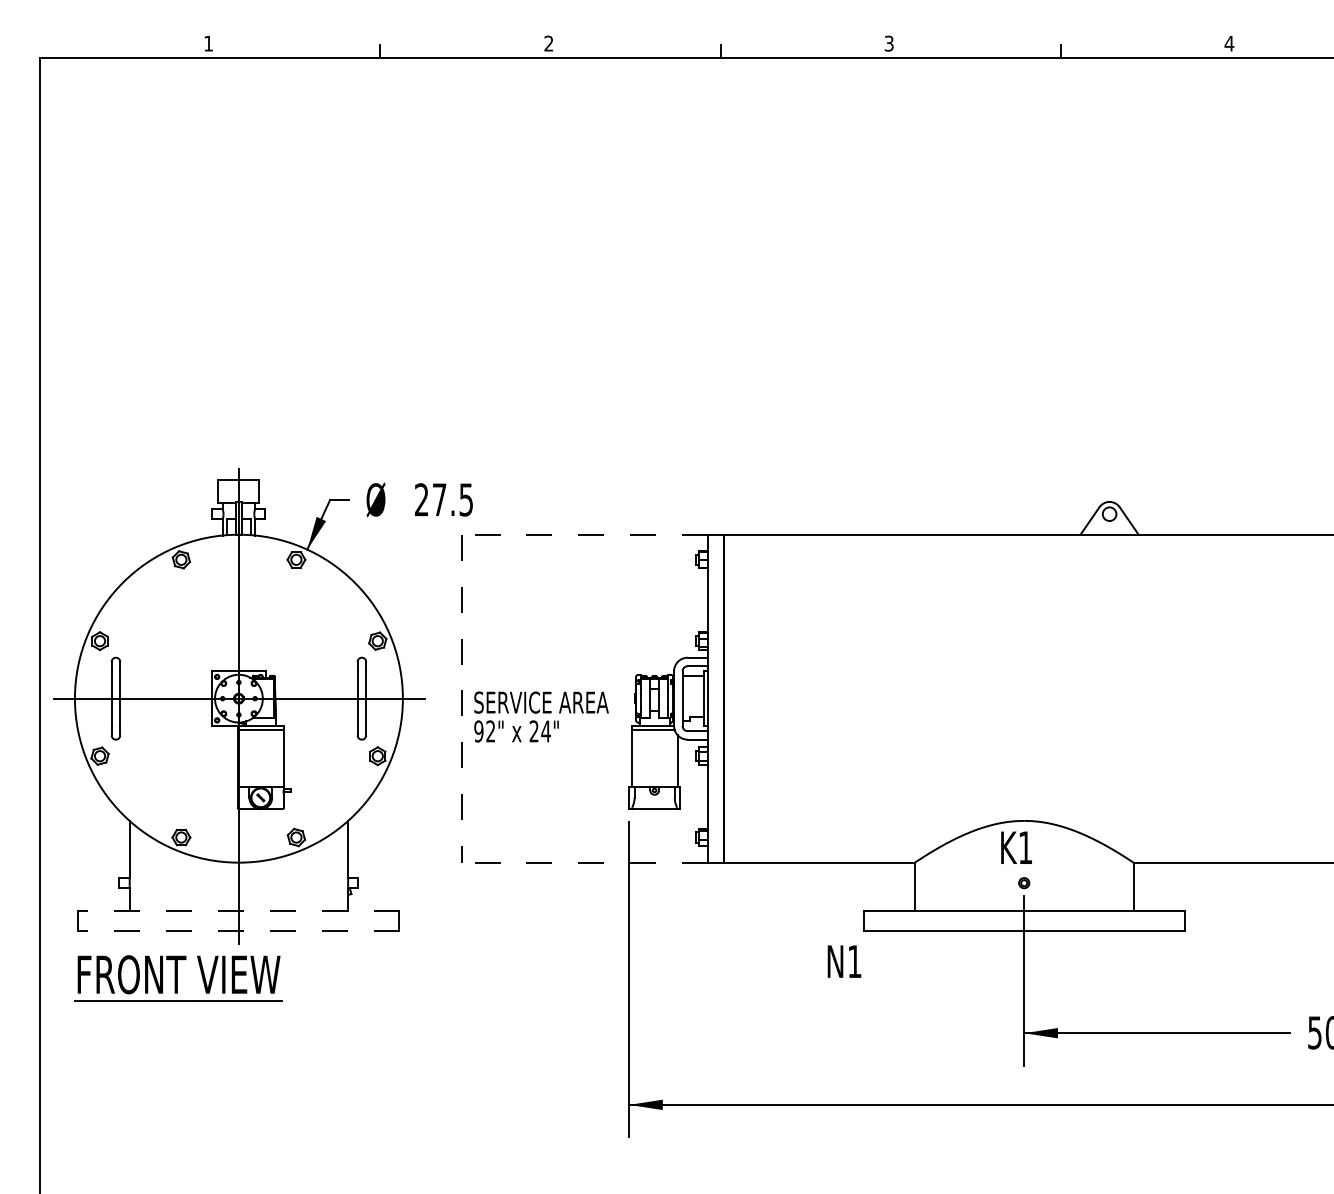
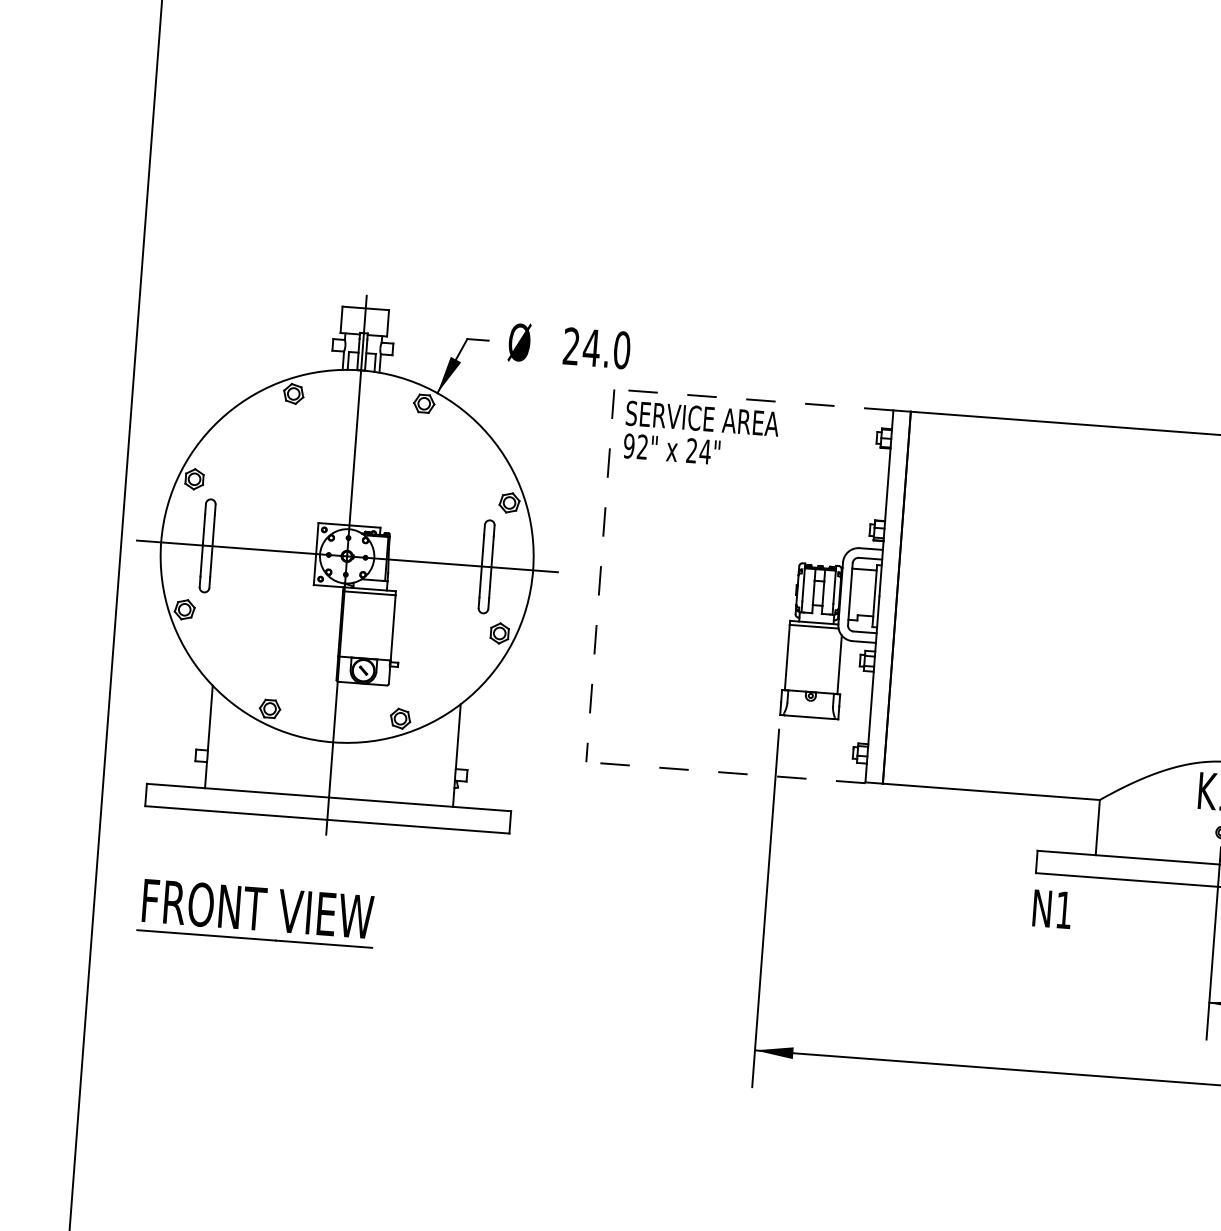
text: (452, 499) -> (606, 348), 27.5 -> 24.0
text: (541, 716) -> (701, 434), moved
line: (238, 911) -> (328, 797), dashed -> solid
line: (238, 930) -> (326, 819), dashed -> solid
text: (844, 961) -> (1052, 909), moved
part: (178, 978) -> (257, 913), moved

